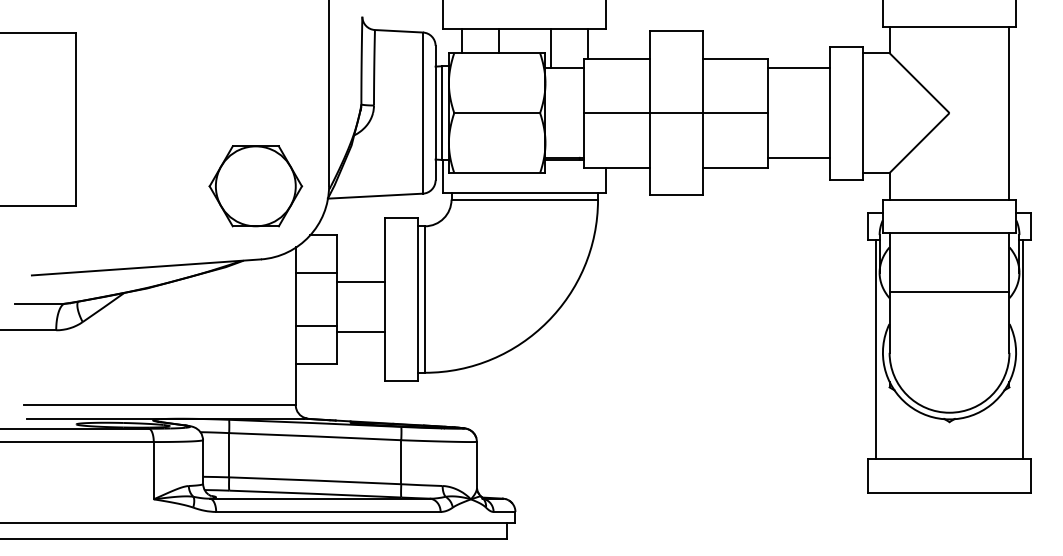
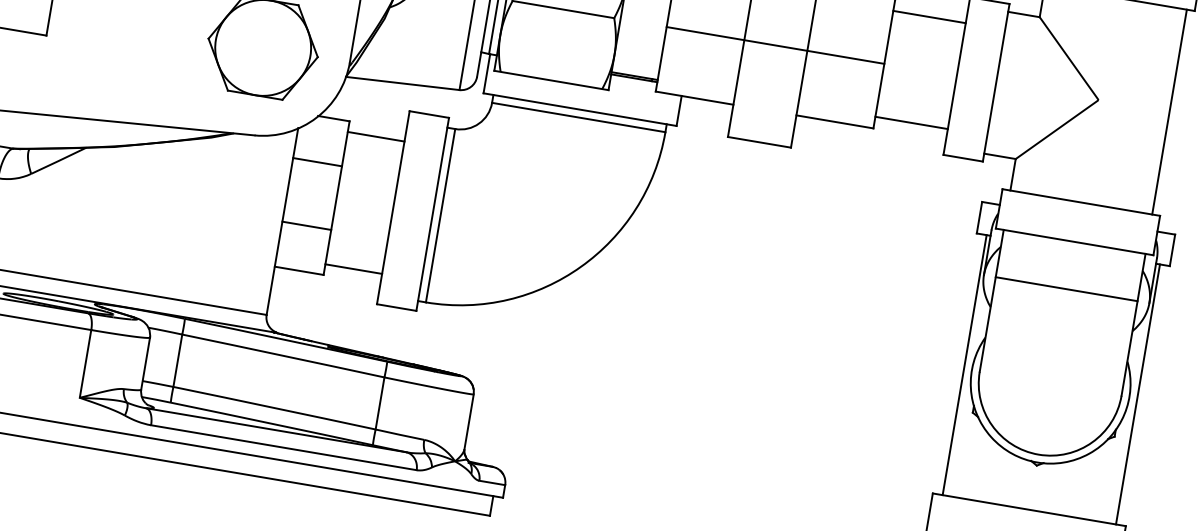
line: (360, 281) -> (375, 136), moved
line: (949, 291) -> (1066, 288), moved
line: (360, 332) -> (353, 269), moved

